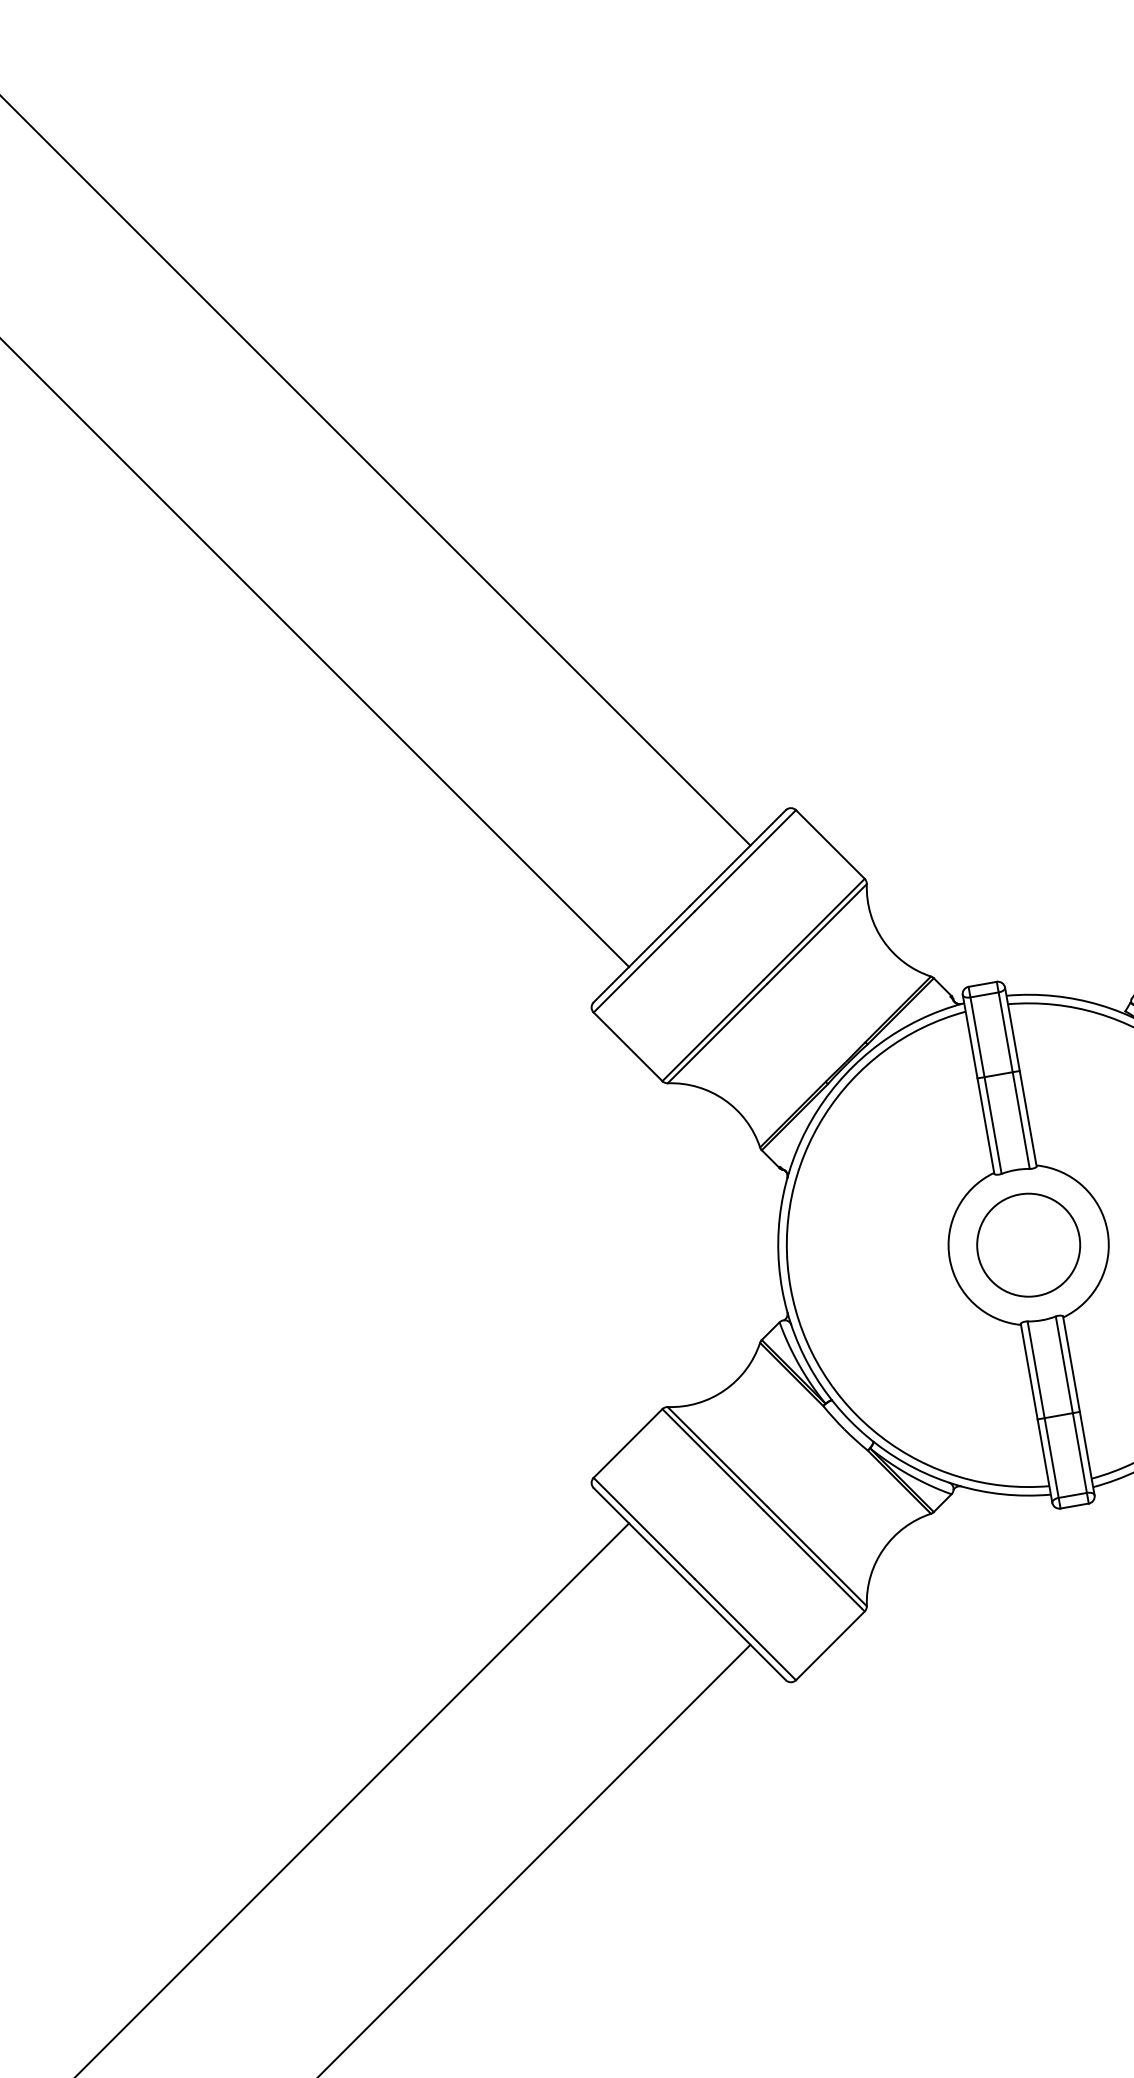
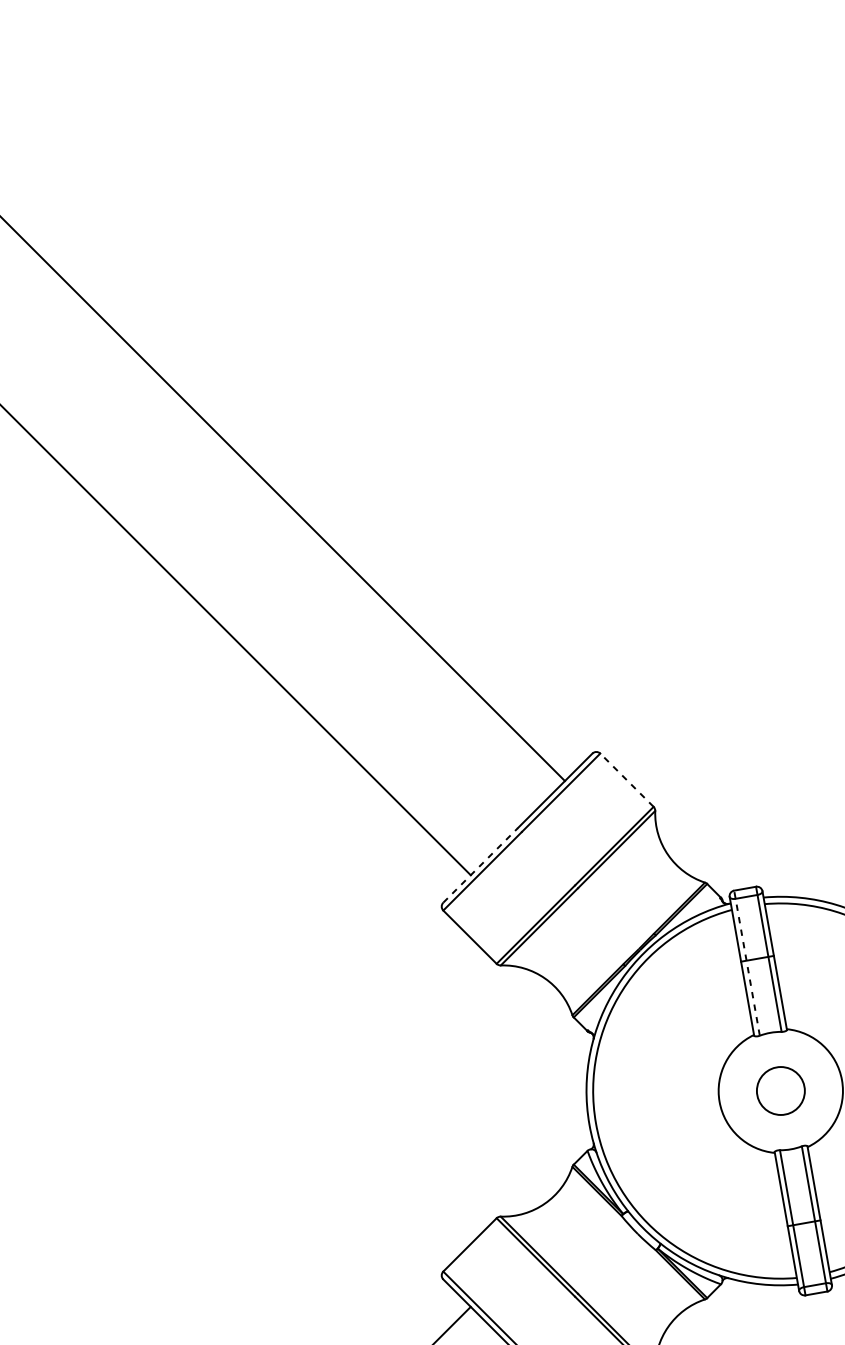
line: (830, 844) -> (627, 780), solid -> dashed
line: (641, 954) -> (480, 865), solid -> dashed
line: (985, 1080) -> (747, 963), solid -> dashed
circle: (1028, 1244) -> (780, 1090), size x0.6

